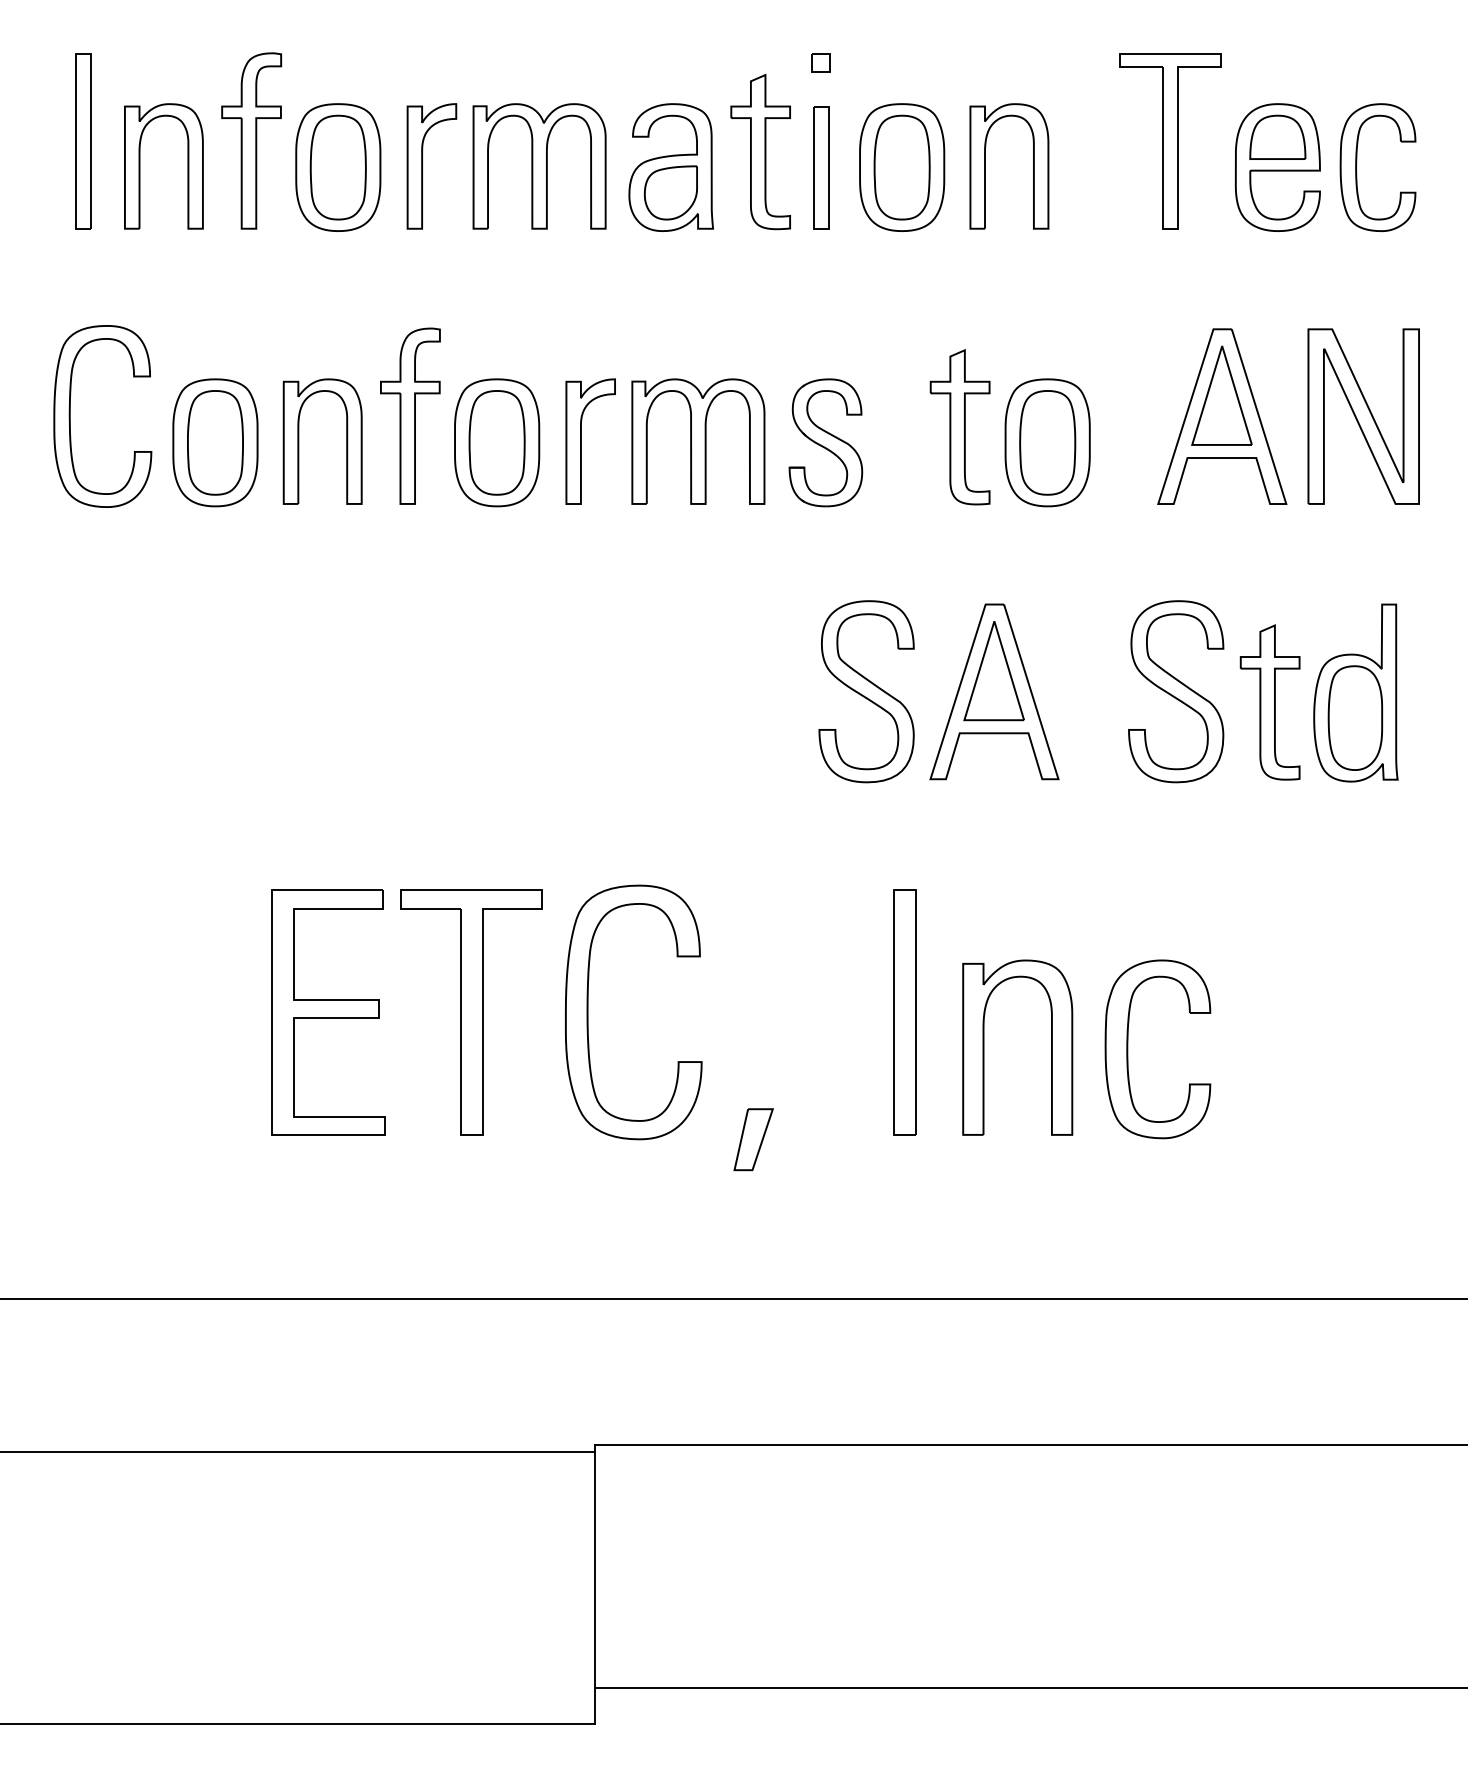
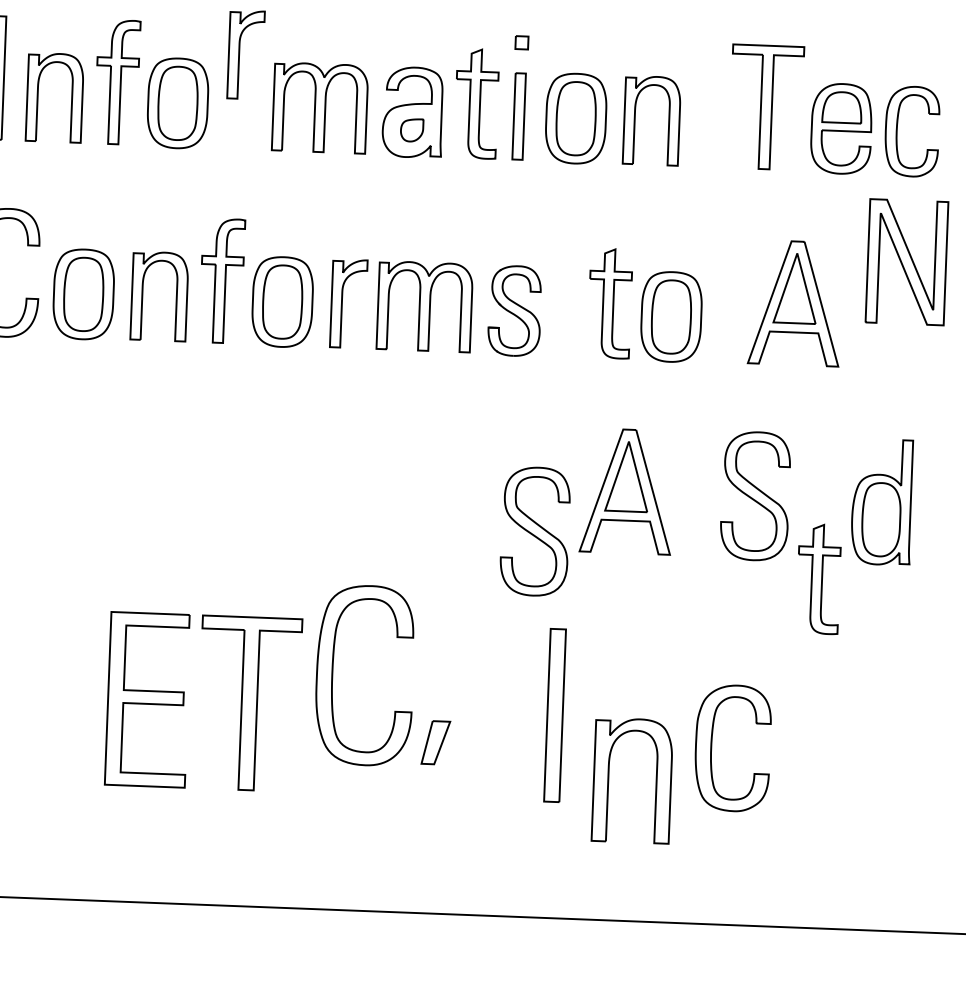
part: (422, 166) -> (239, 54), moved
part: (670, 192) -> (411, 129), size x0.6
part: (1363, 416) -> (906, 262), moved
part: (866, 691) -> (535, 531), moved
part: (1269, 702) -> (818, 579), moved
part: (588, 1012) -> (332, 674), moved
part: (984, 1047) -> (609, 779), moved
part: (753, 1139) -> (435, 742), moved

